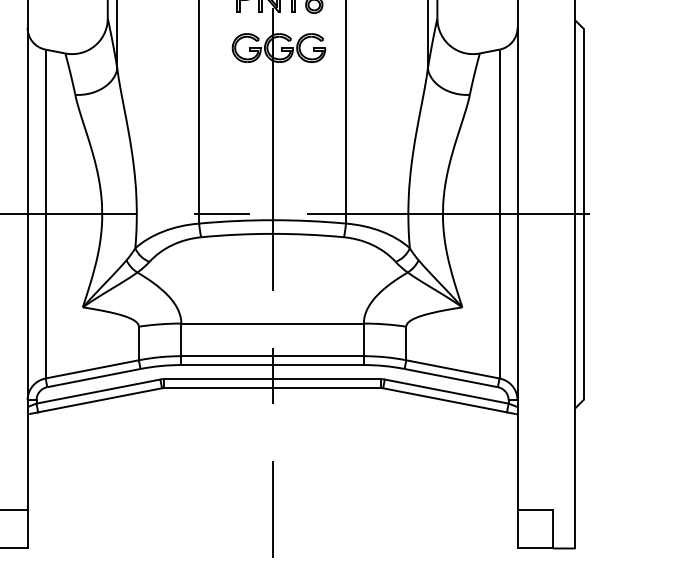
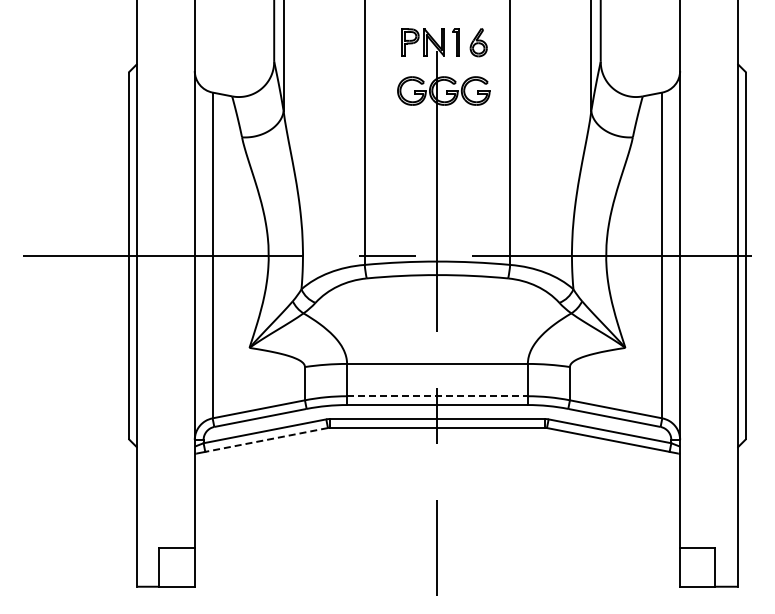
line: (272, 356) -> (437, 396), solid -> dashed
line: (99, 400) -> (266, 440), solid -> dashed

